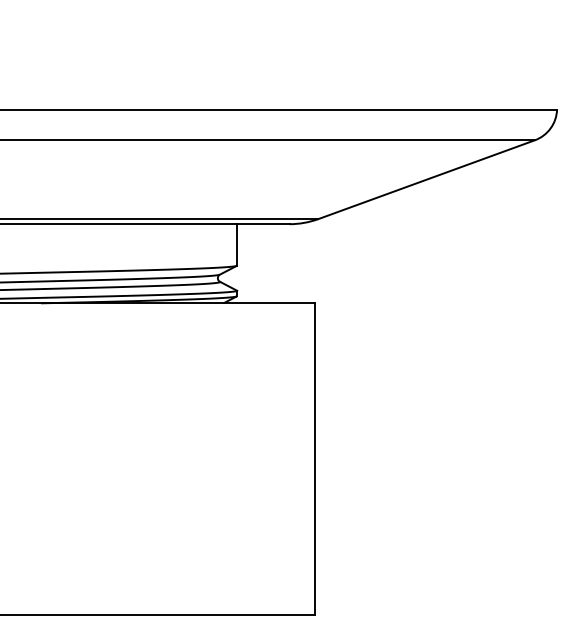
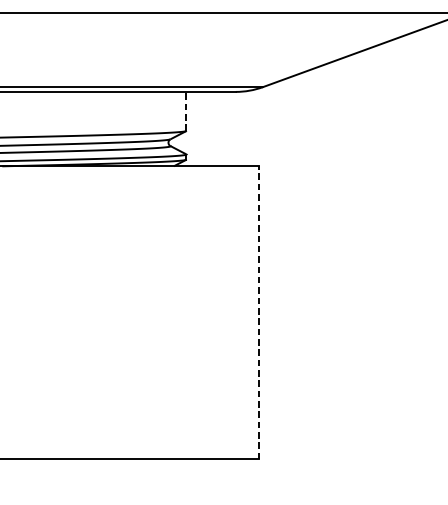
line: (237, 244) -> (186, 111), solid -> dashed
line: (314, 459) -> (259, 313), solid -> dashed

